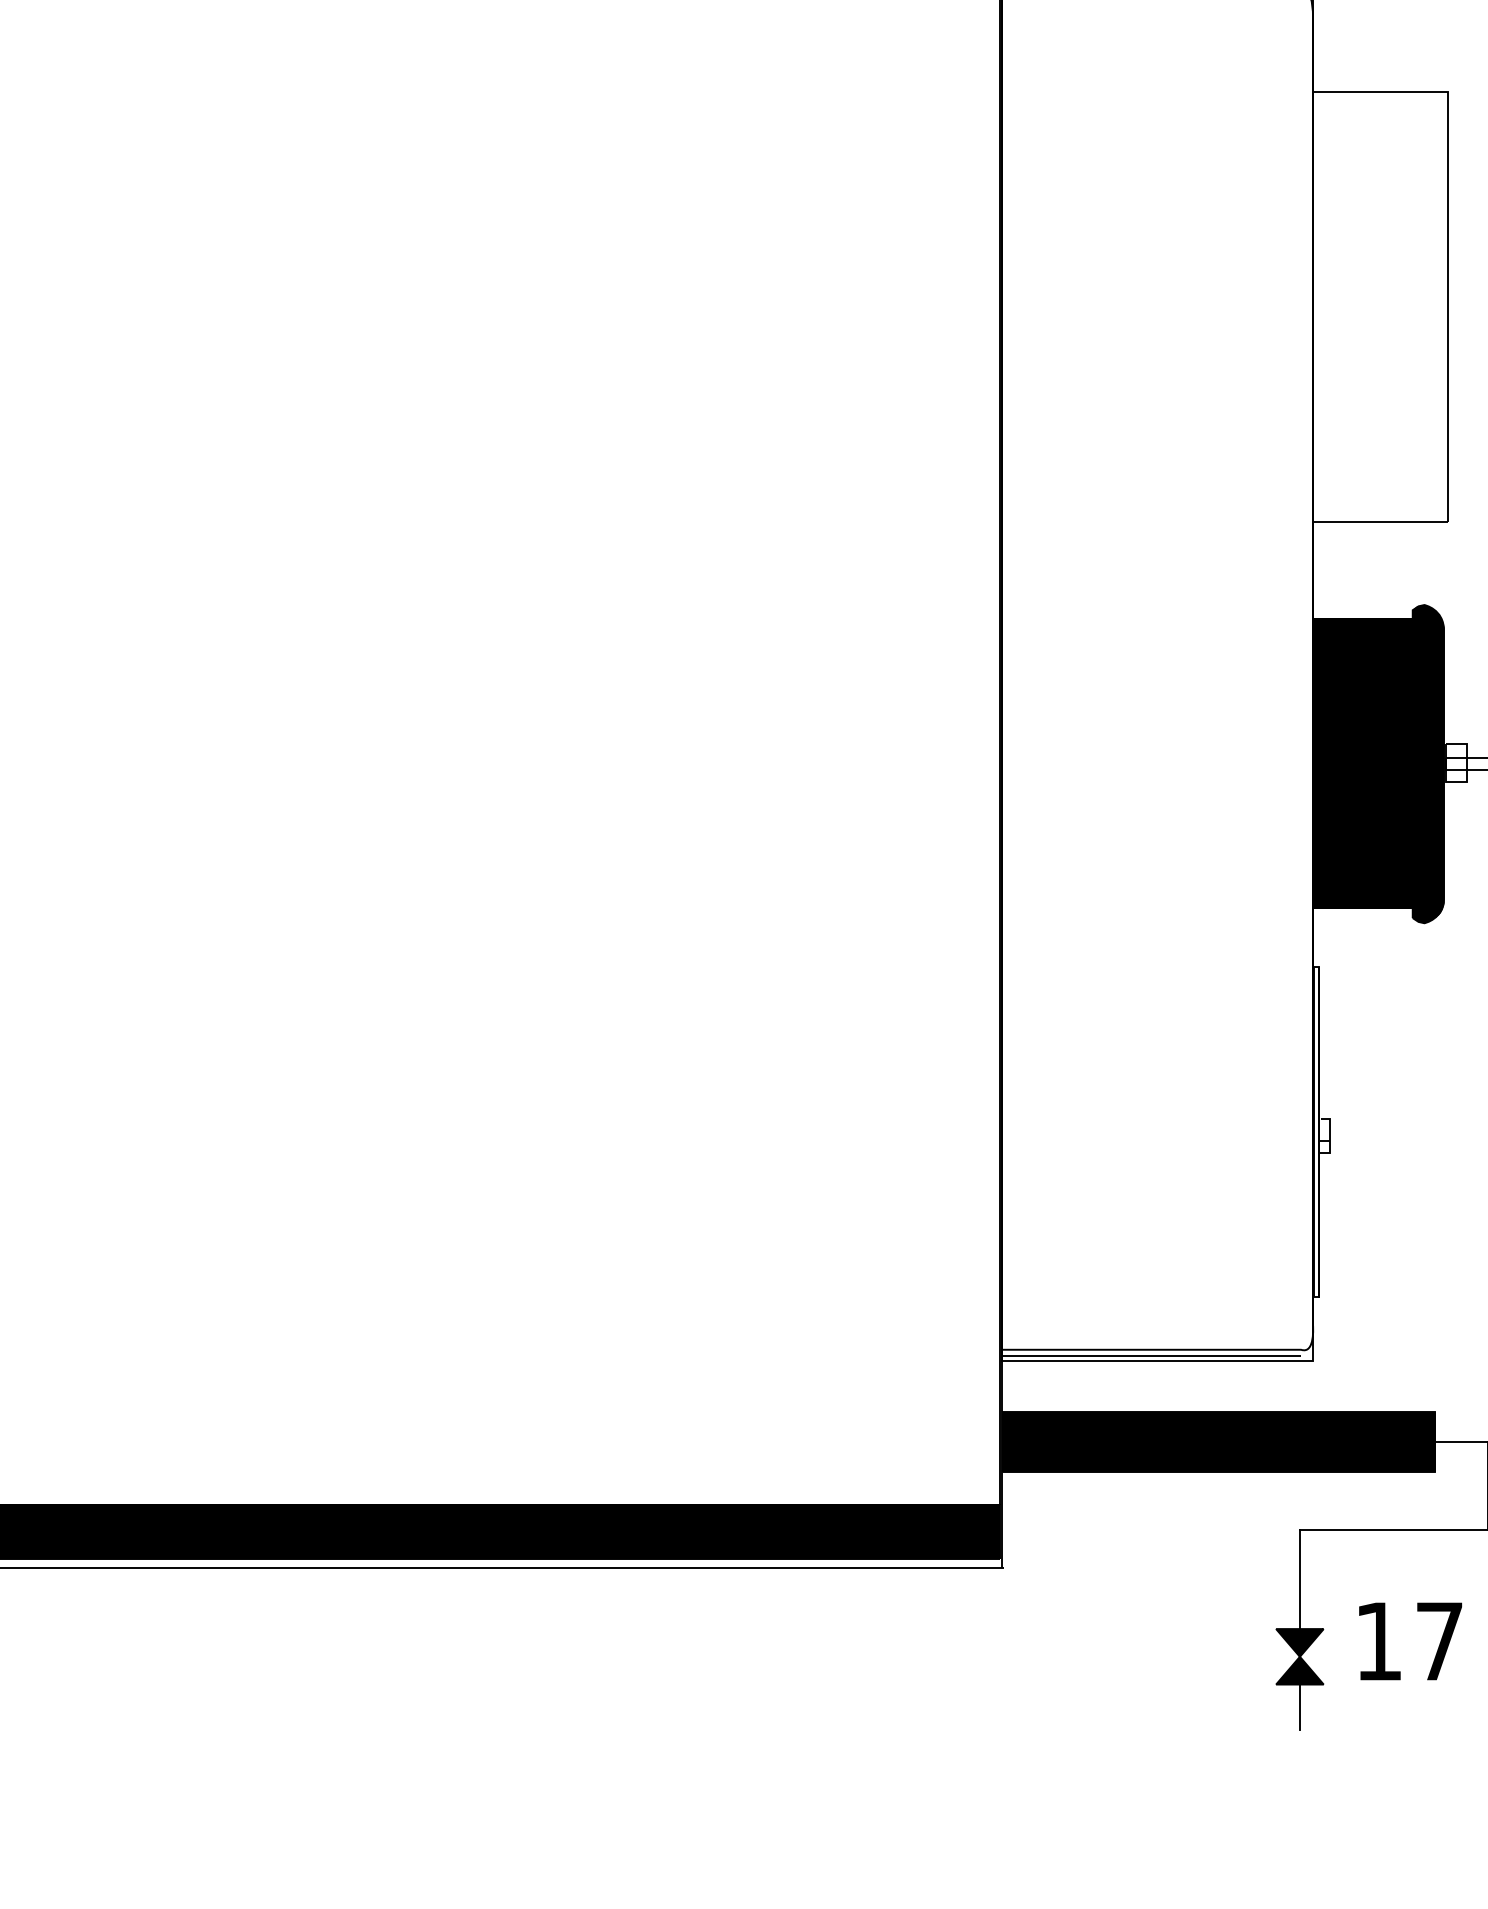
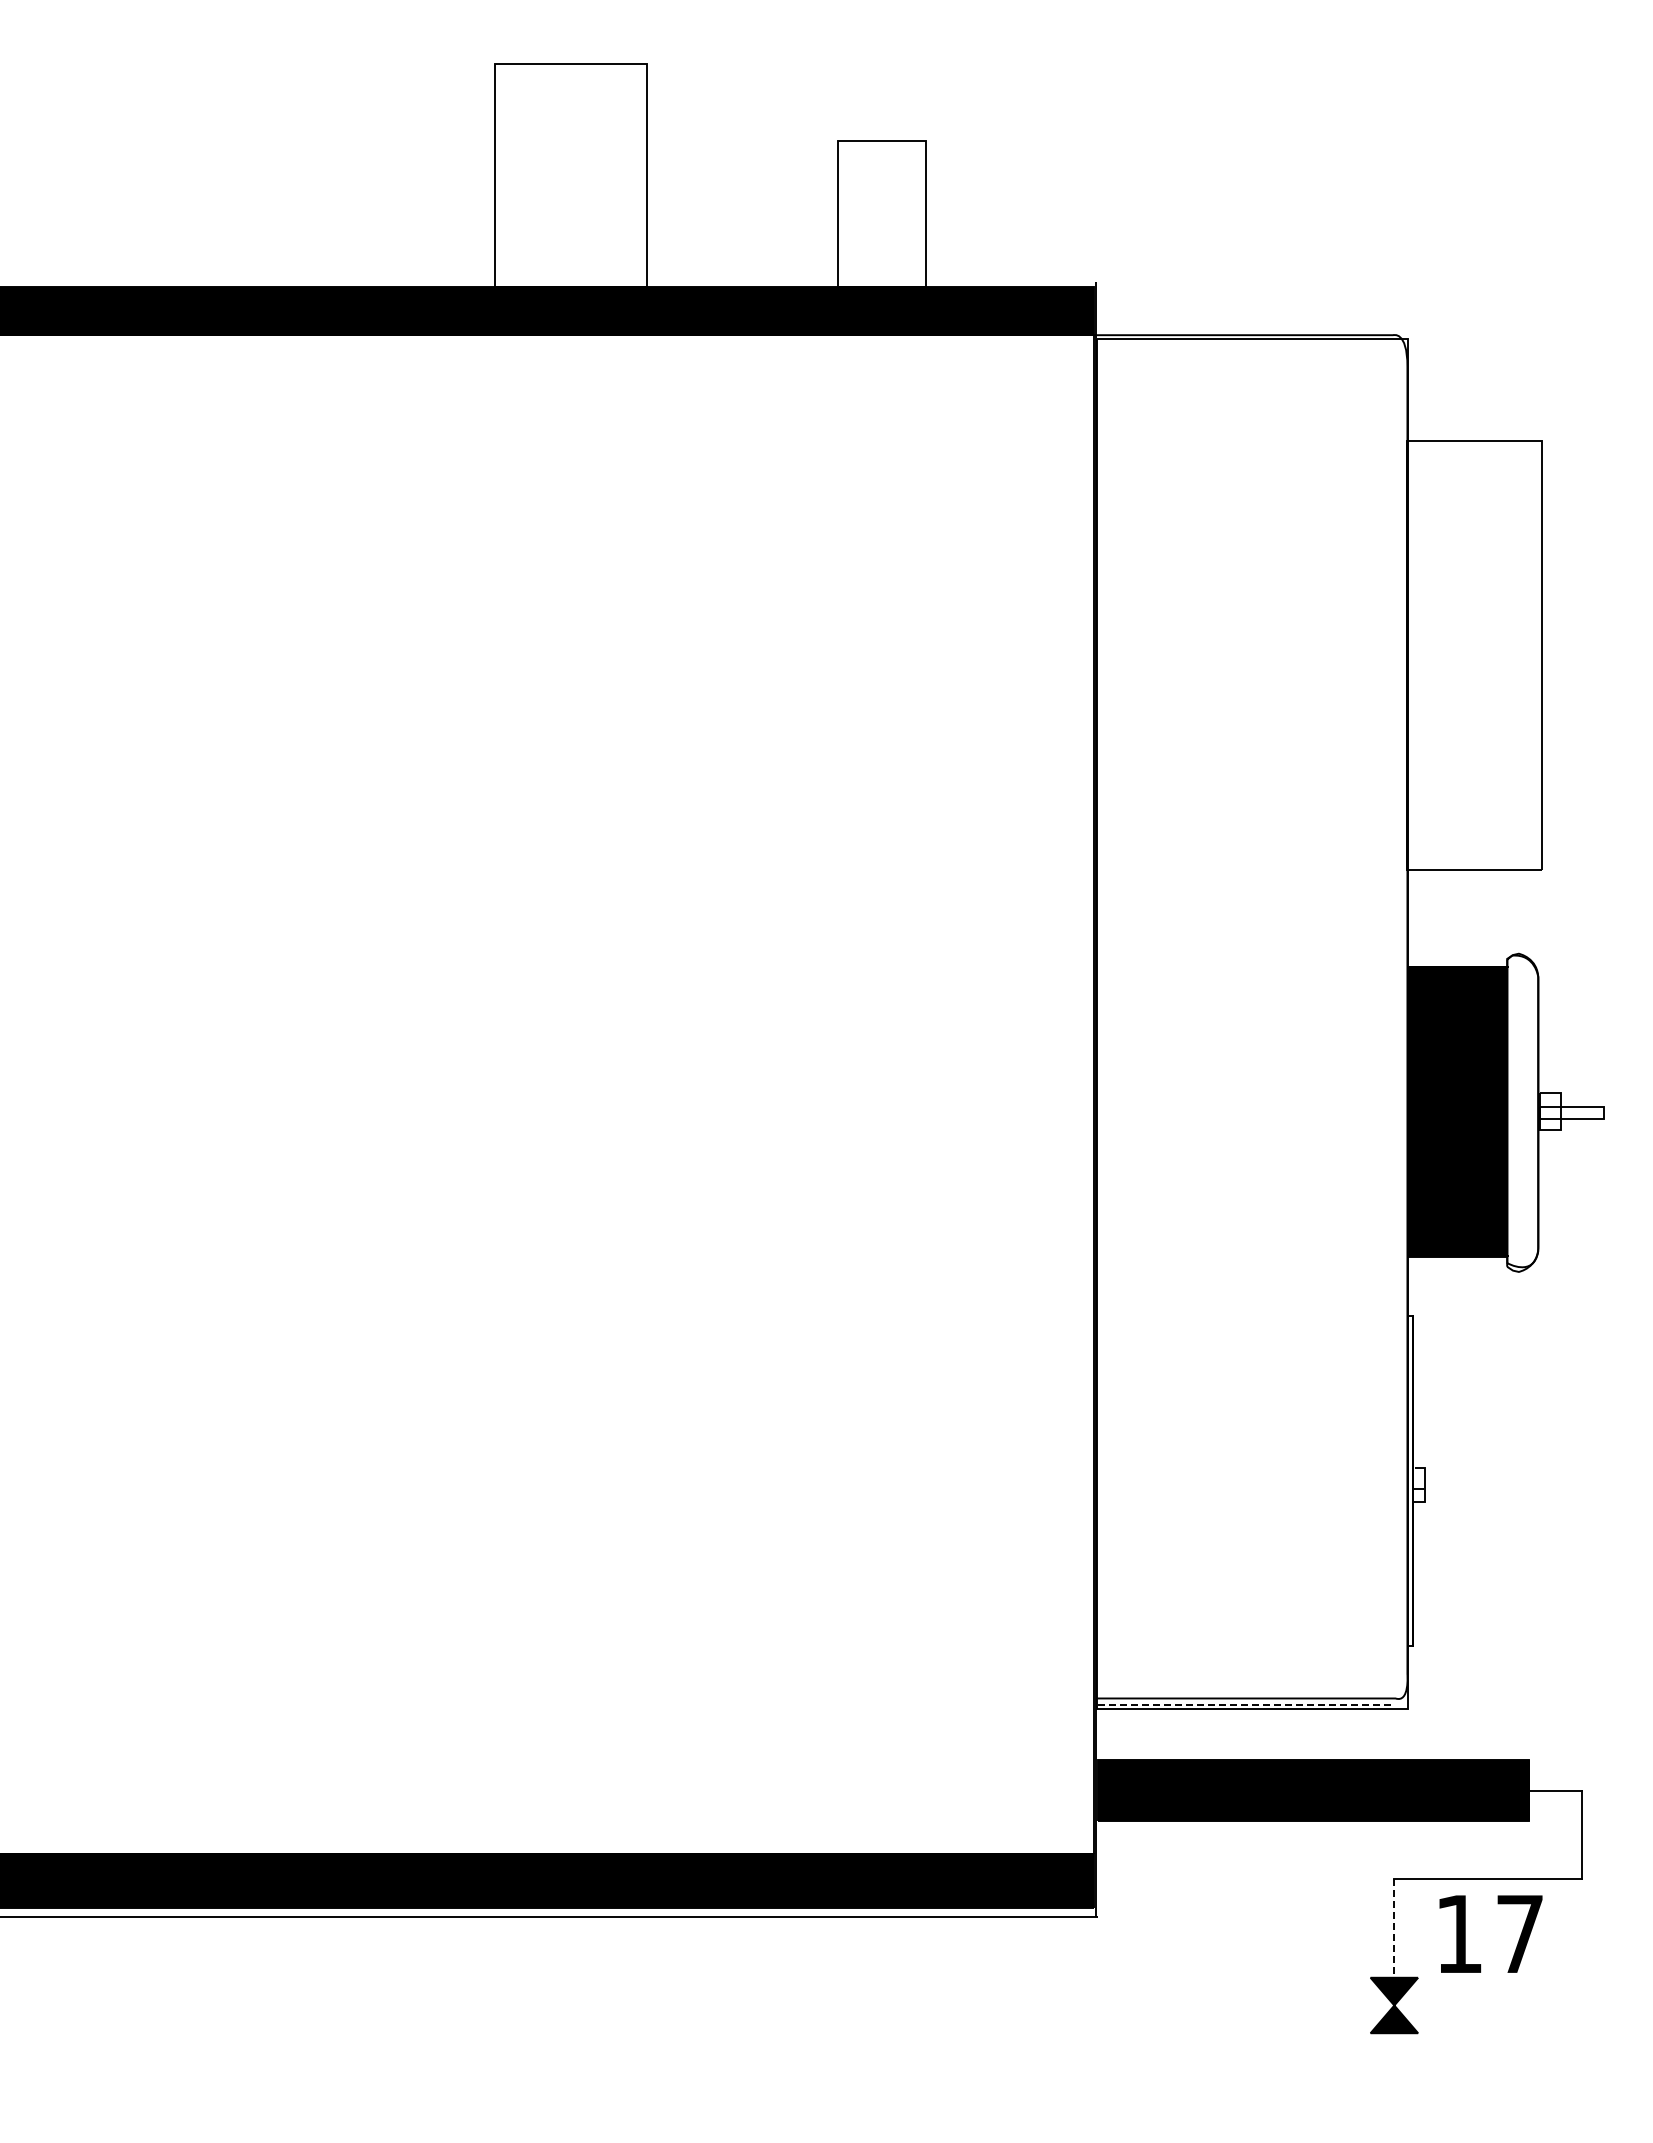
fill: (1428, 763) -> (1522, 1112), removed
line: (1152, 1355) -> (1246, 1704), solid -> dashed
line: (1300, 1579) -> (1394, 1928), solid -> dashed
text: (1410, 1640) -> (1490, 1933), moved
line: (1300, 1706) -> (1394, 2055), removed

